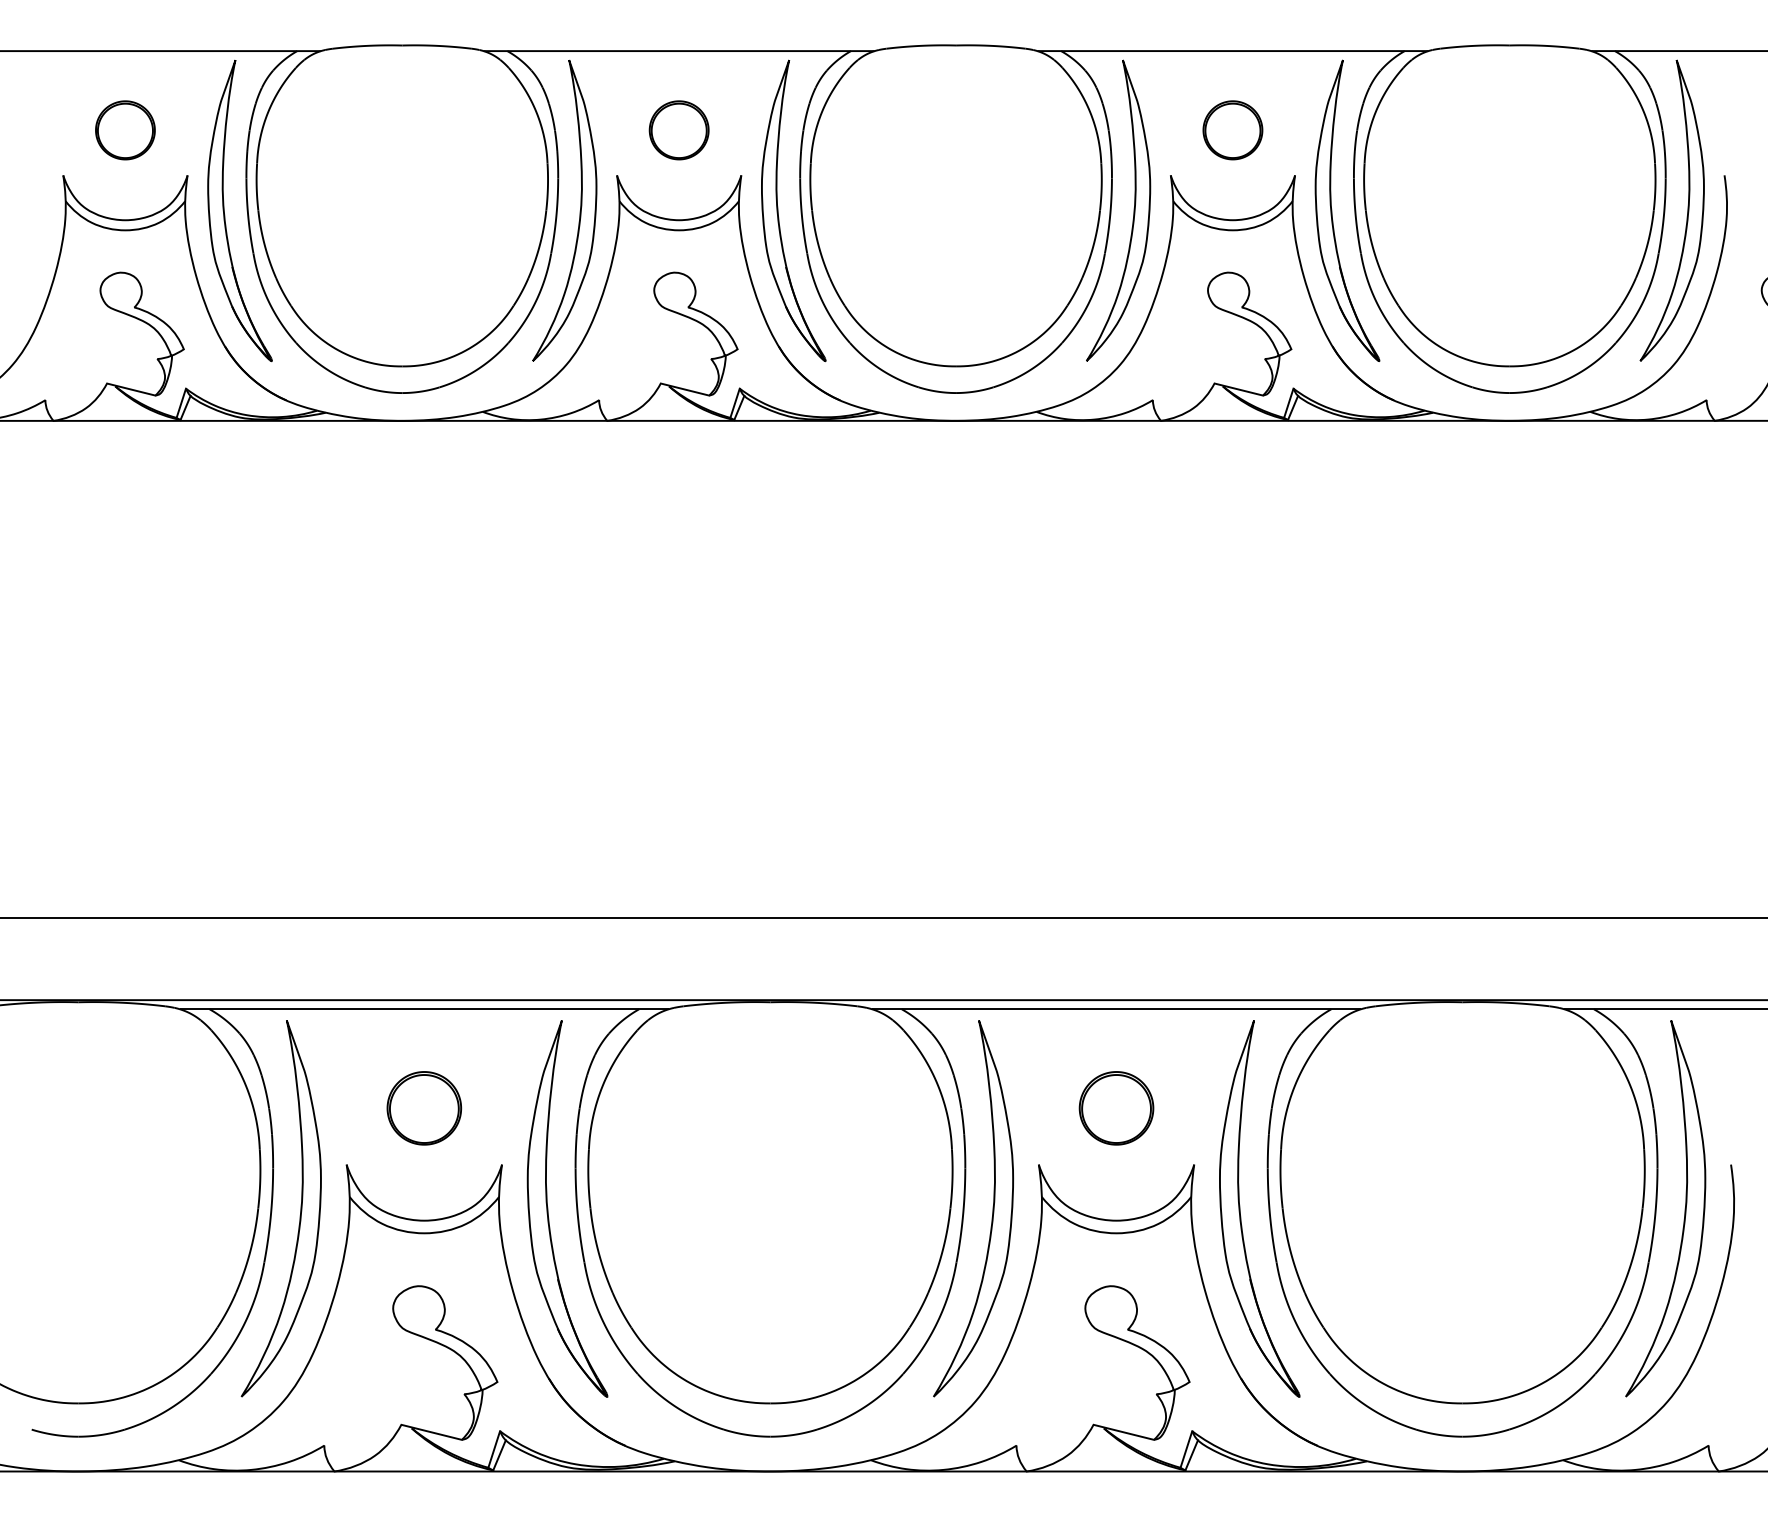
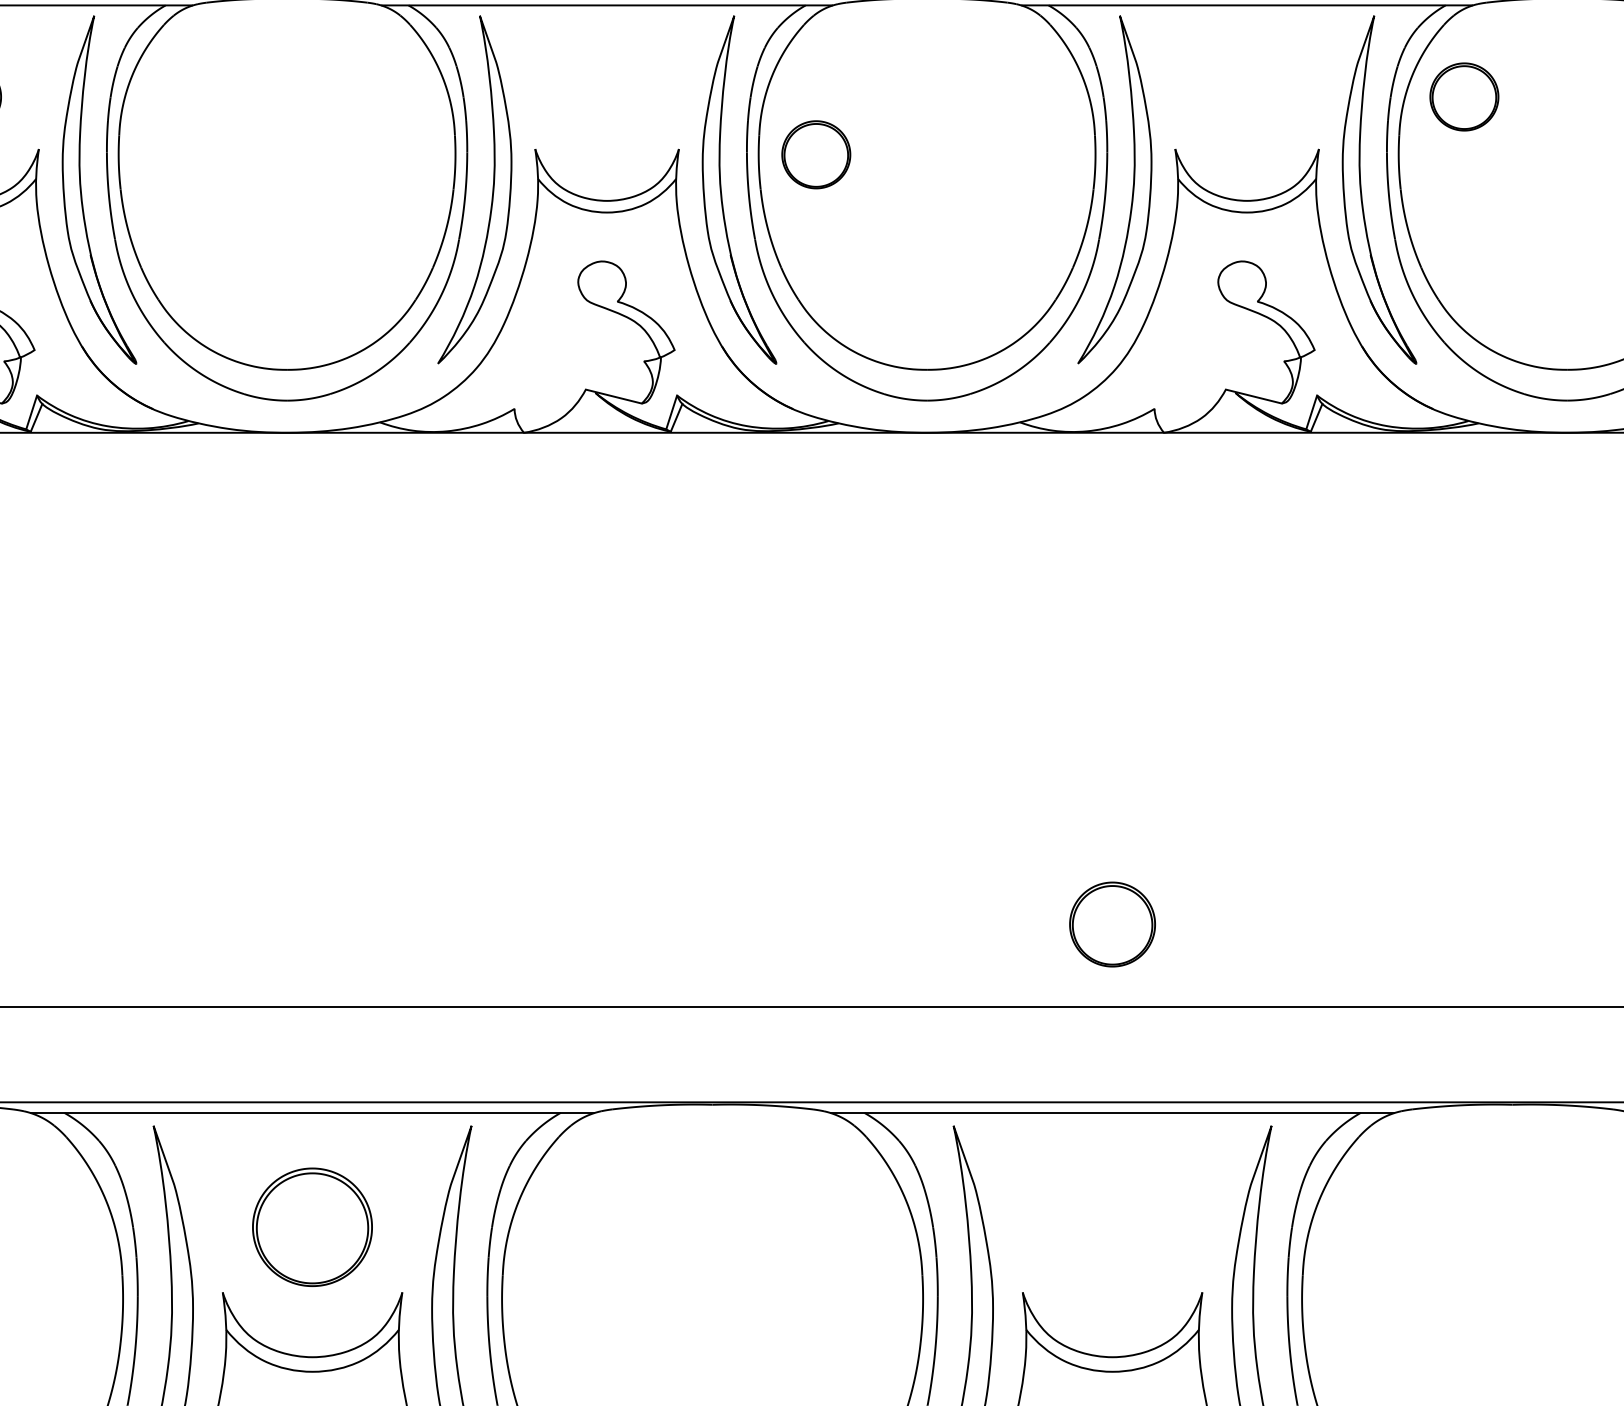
part: (678, 130) -> (815, 154), moved
part: (1232, 130) -> (1463, 97), moved
part: (424, 1108) -> (312, 1227), size x1.4
part: (1116, 1108) -> (1112, 924), moved

